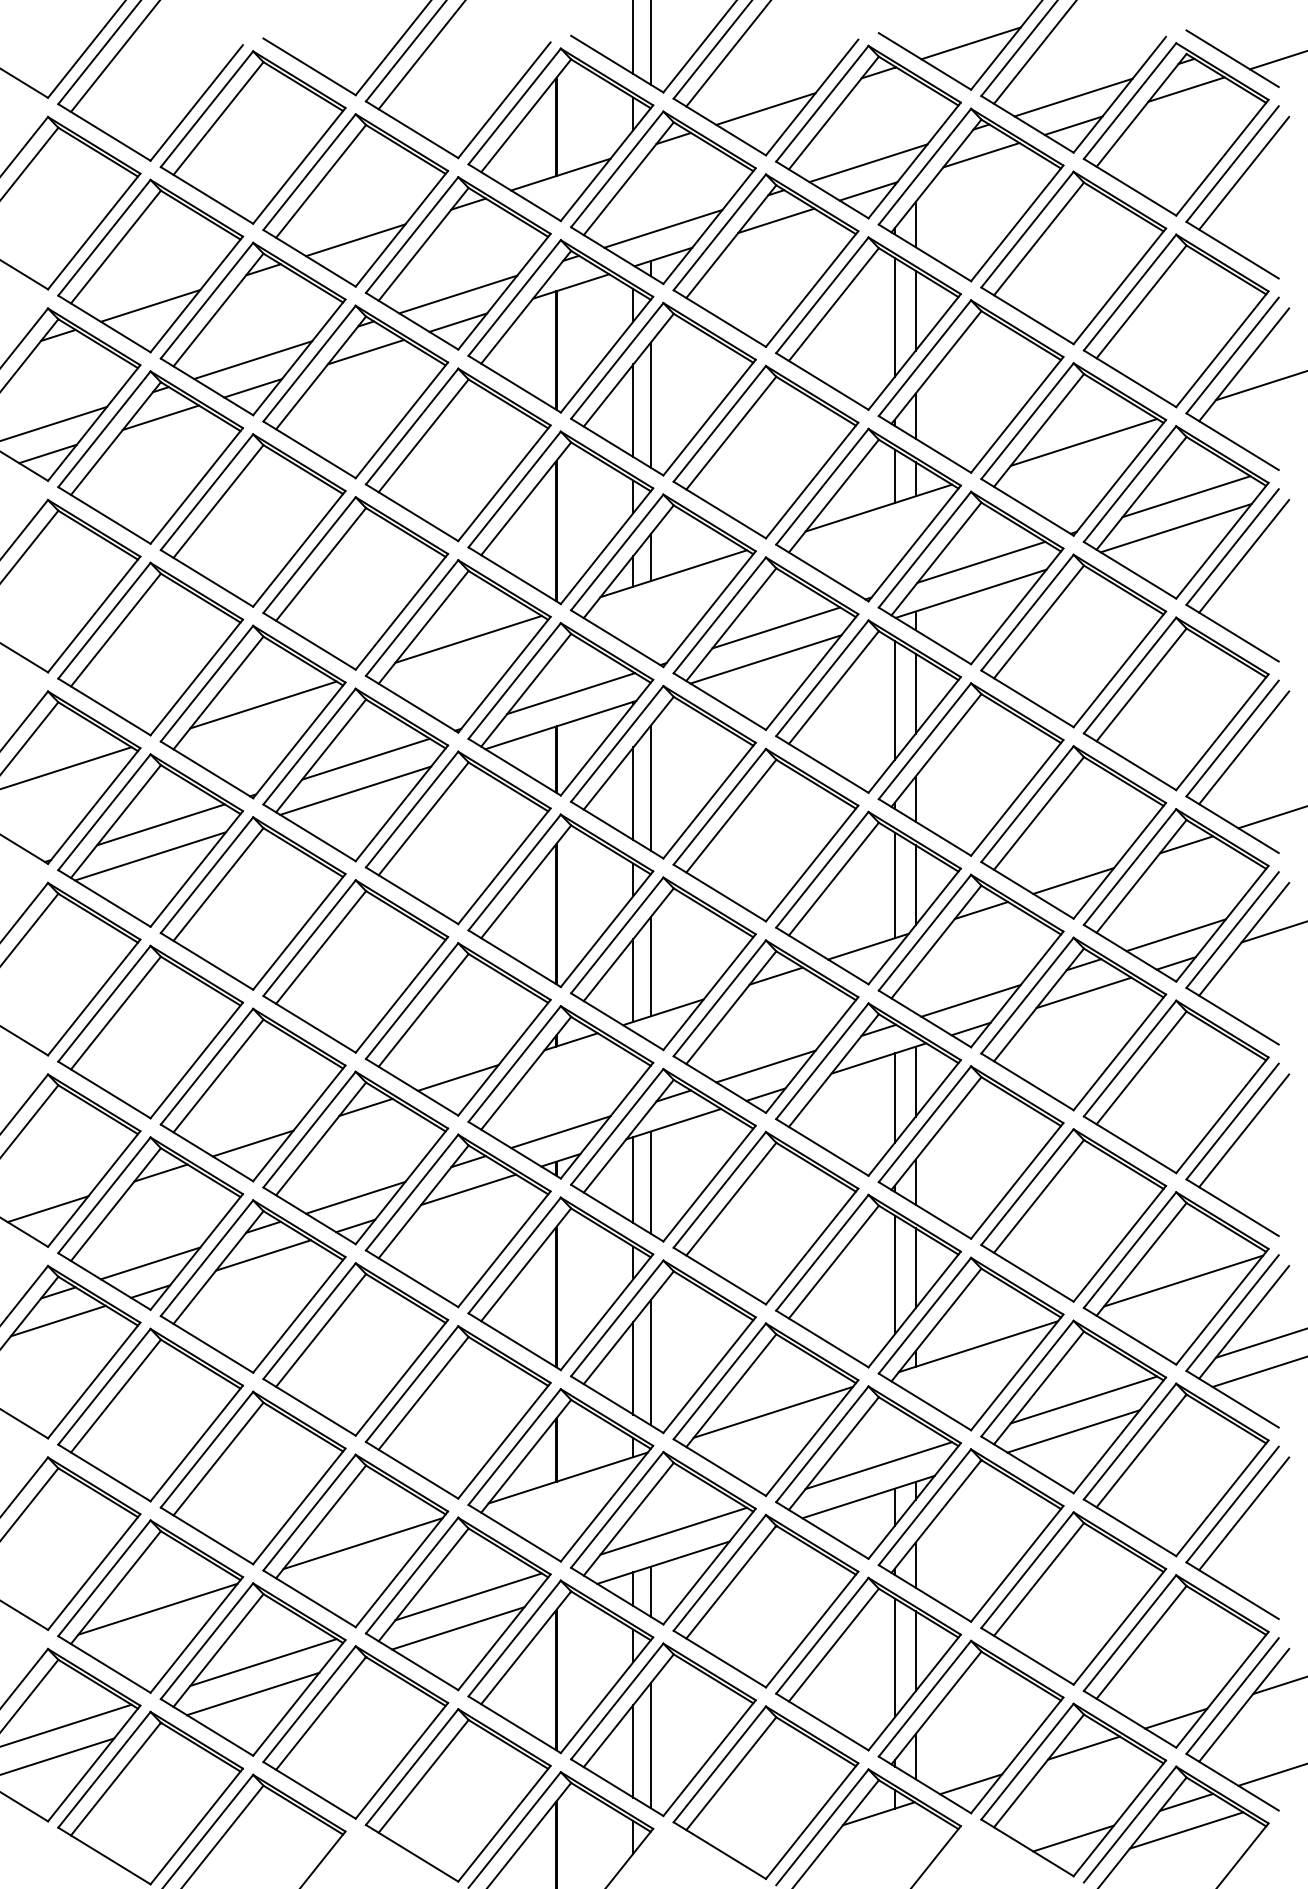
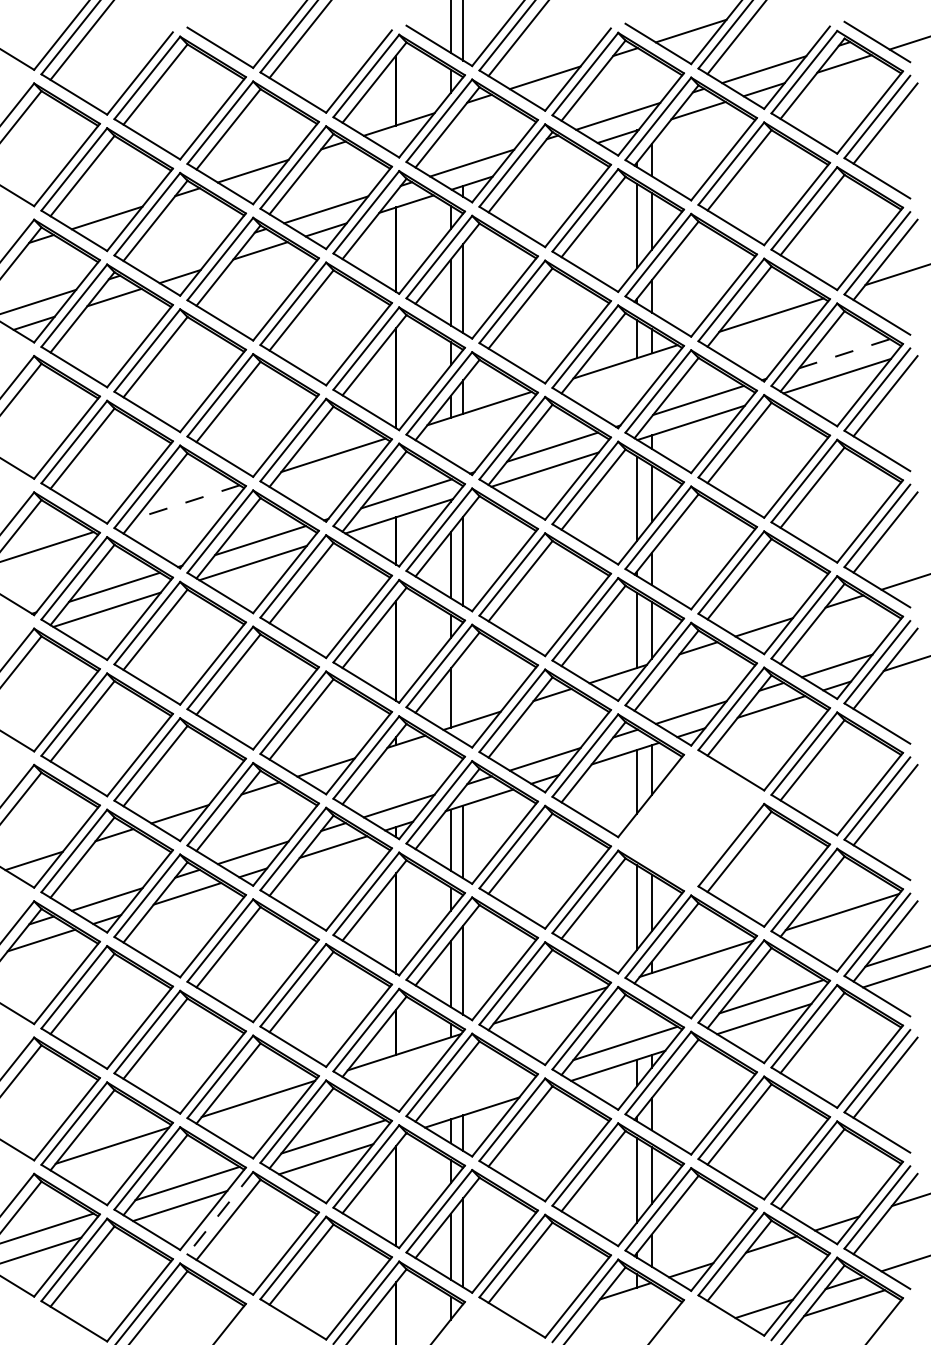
line: (776, 220) -> (552, 157), removed
line: (253, 360) -> (180, 256), removed
line: (1187, 496) -> (845, 353), solid -> dashed
line: (263, 705) -> (187, 502), solid -> dashed
line: (650, 966) -> (463, 688), removed
part: (970, 1152) -> (690, 820), removed
line: (673, 1530) -> (479, 1089), removed
line: (309, 1704) -> (220, 1213), solid -> dashed

